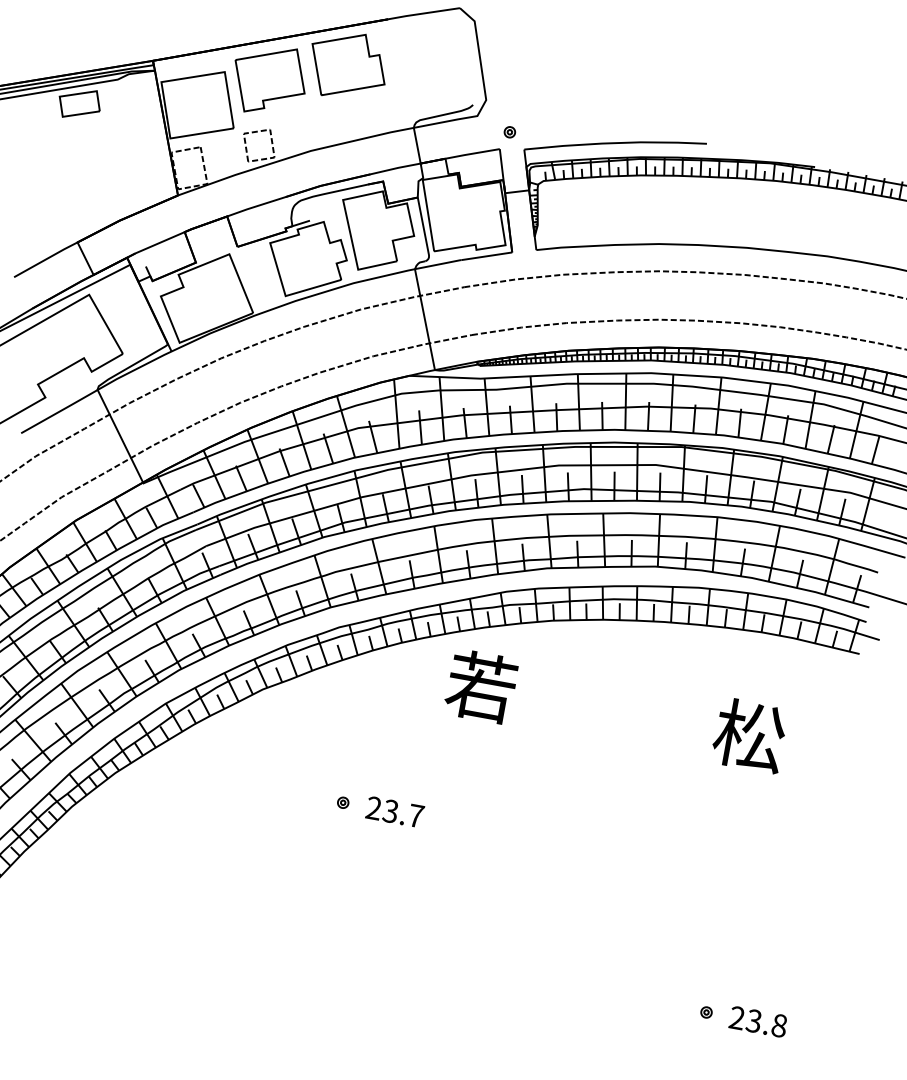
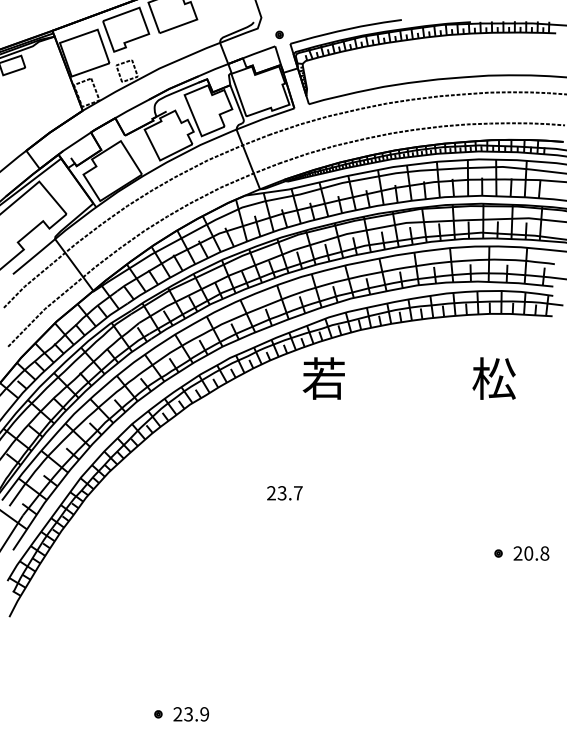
part: (342, 802) -> (251, 465), removed
text: (394, 812) -> (284, 493), moved
text: (753, 1021) -> (528, 553), 23.8 -> 20.8

